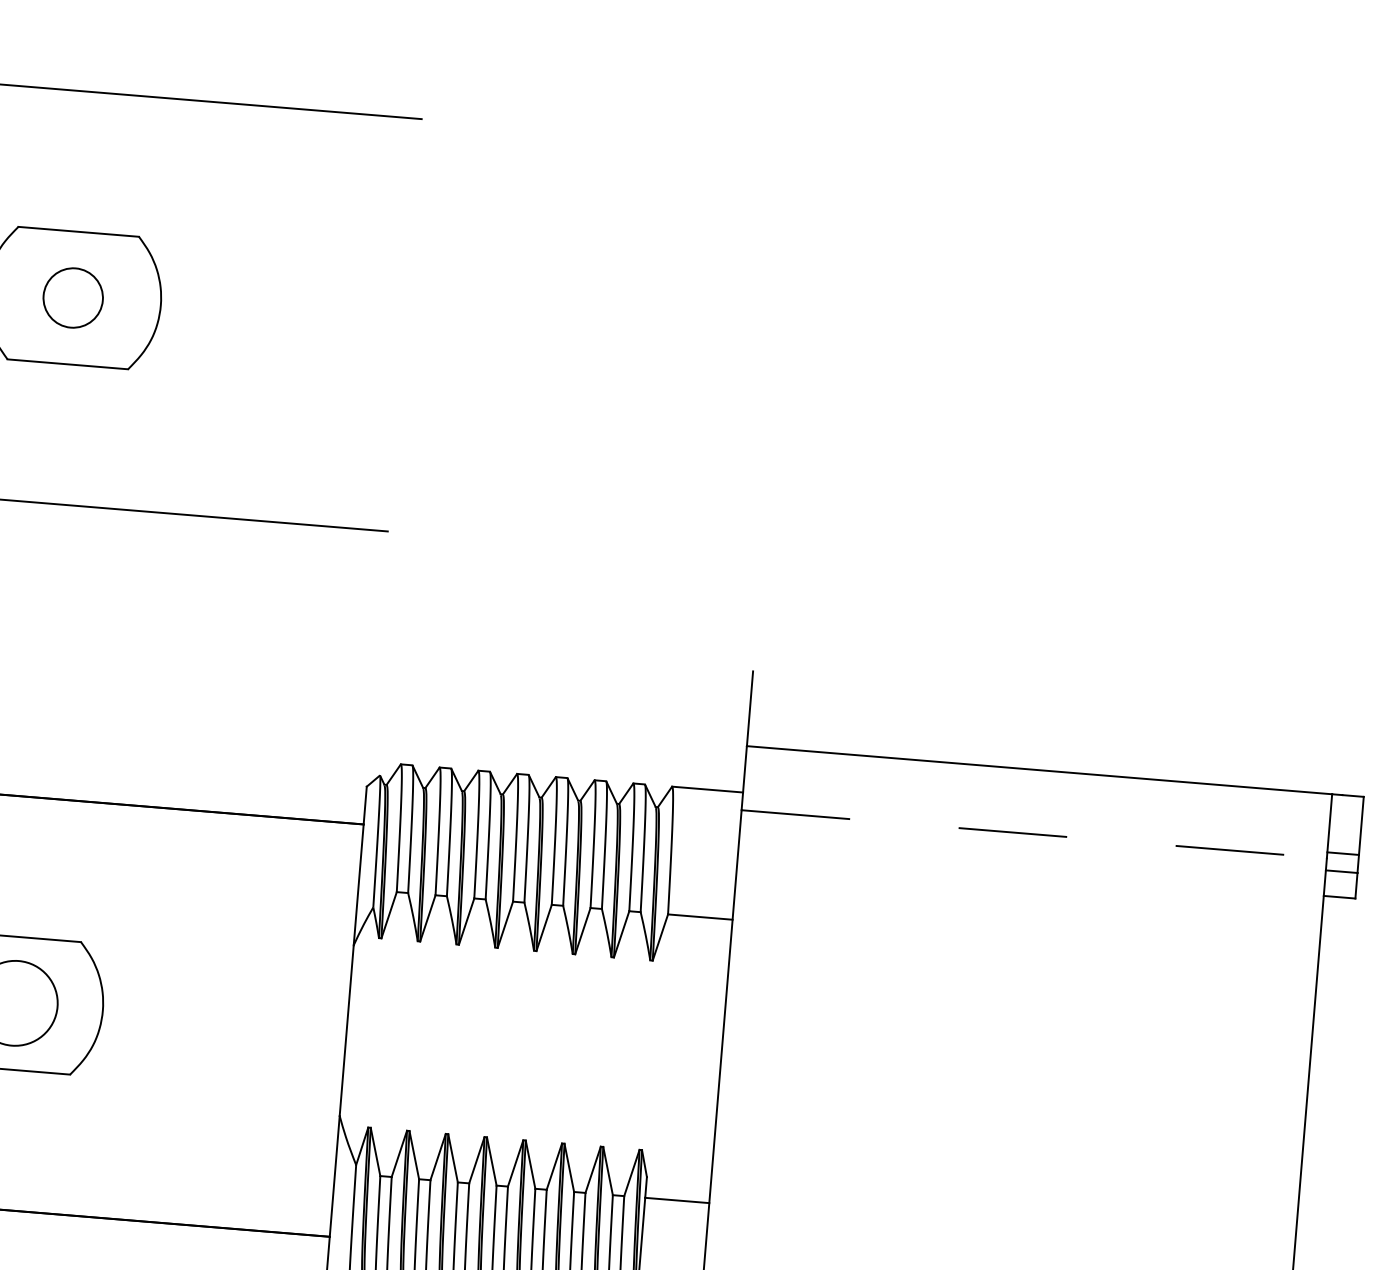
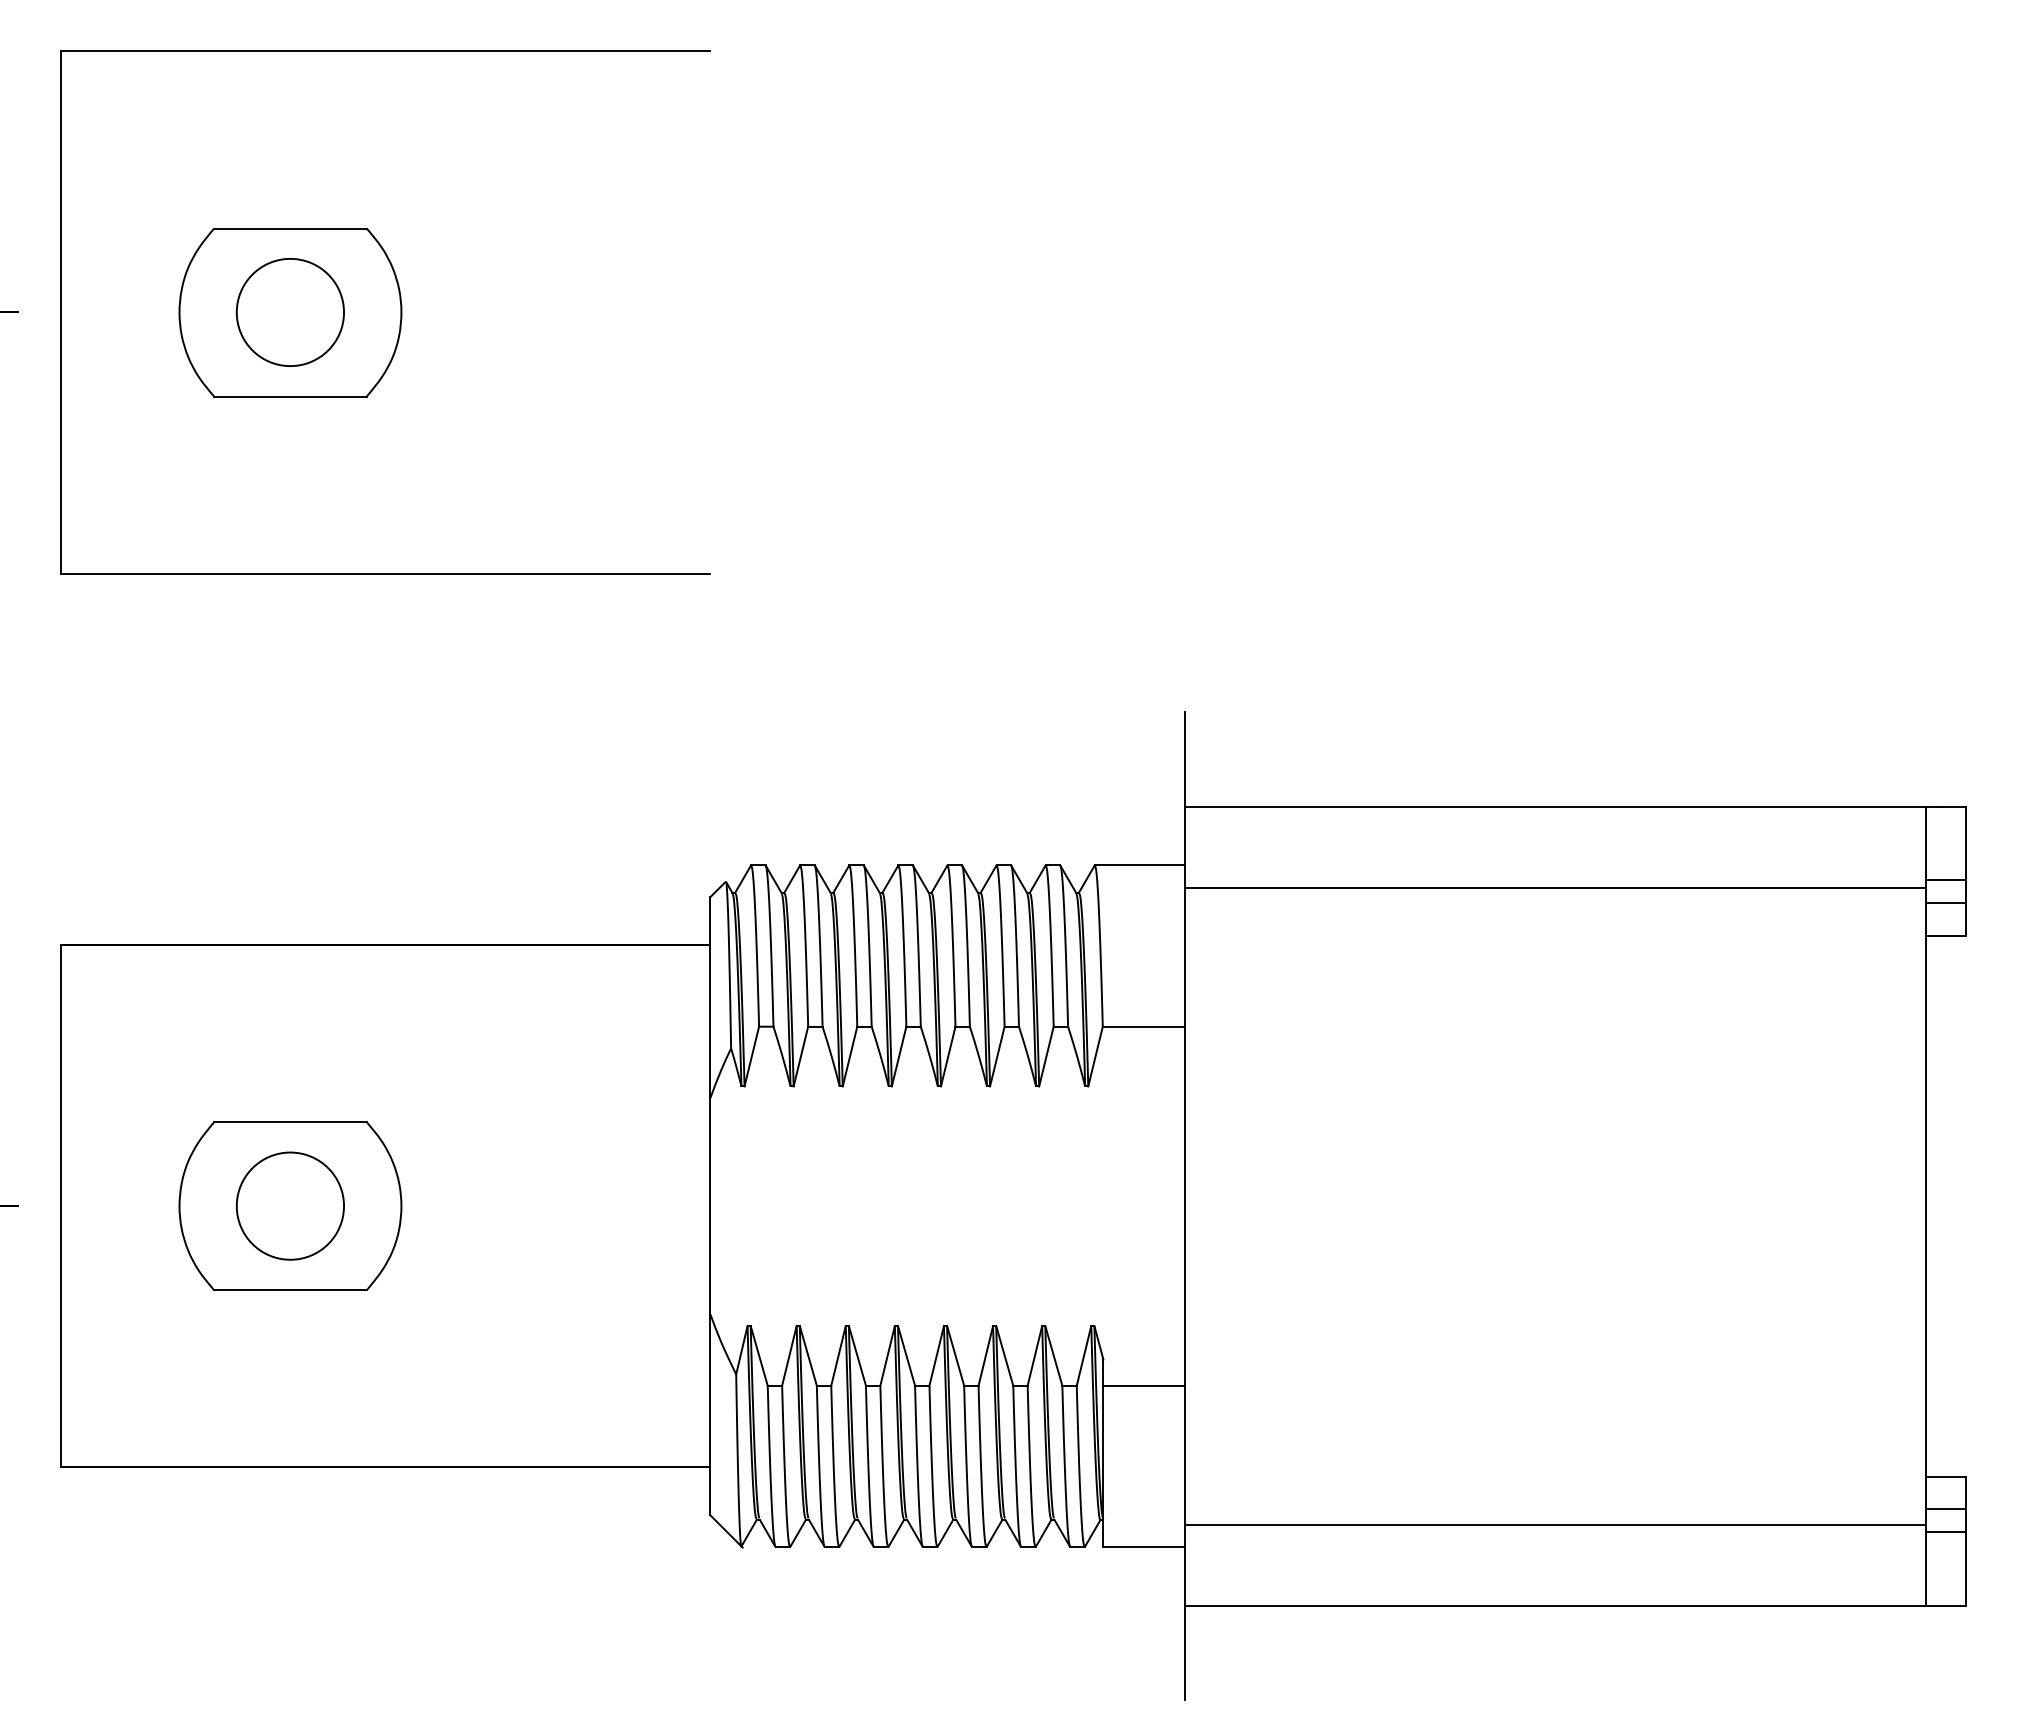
circle: (73, 298) -> (290, 312), size x1.43
line: (1034, 833) -> (1555, 887), dashed -> solid

